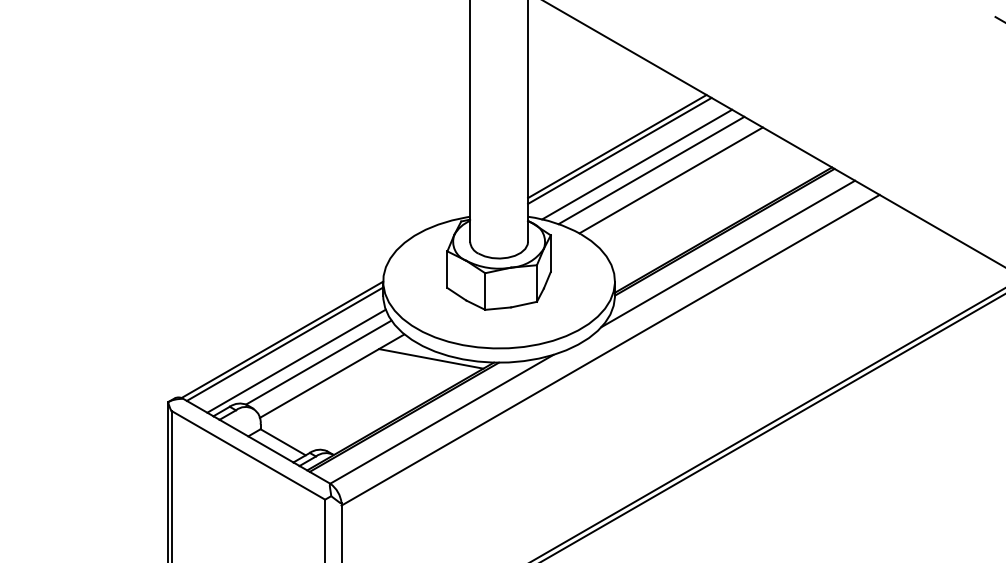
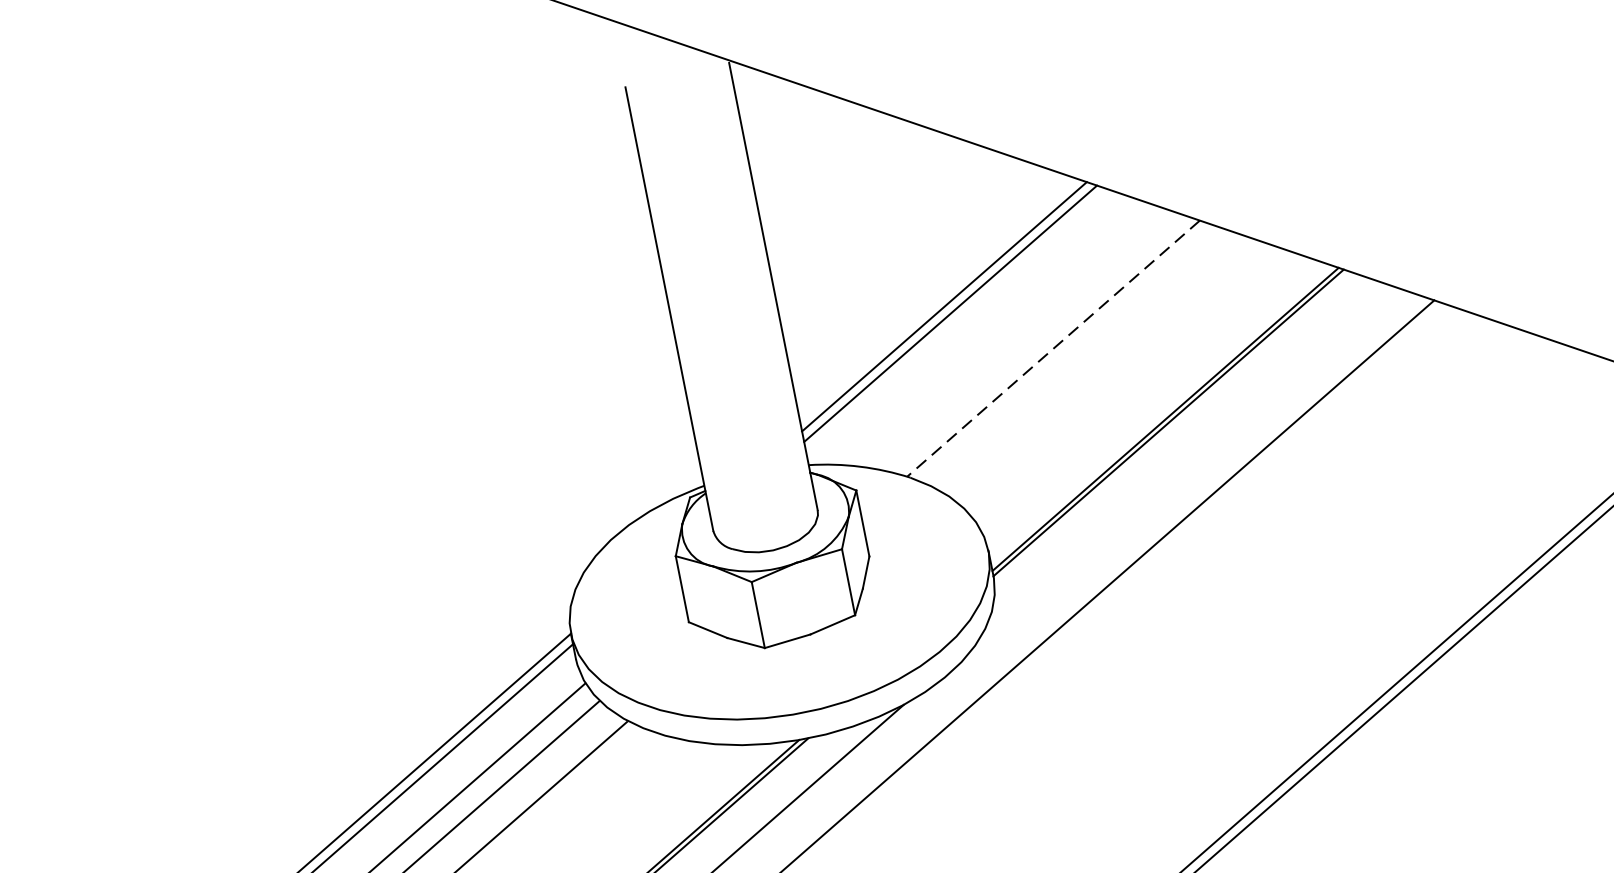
line: (637, 164) -> (987, 331), removed
line: (651, 170) -> (1014, 337), removed
line: (671, 180) -> (1054, 348), solid -> dashed
line: (728, 253) -> (1182, 459), removed
line: (431, 358) -> (685, 754), removed

